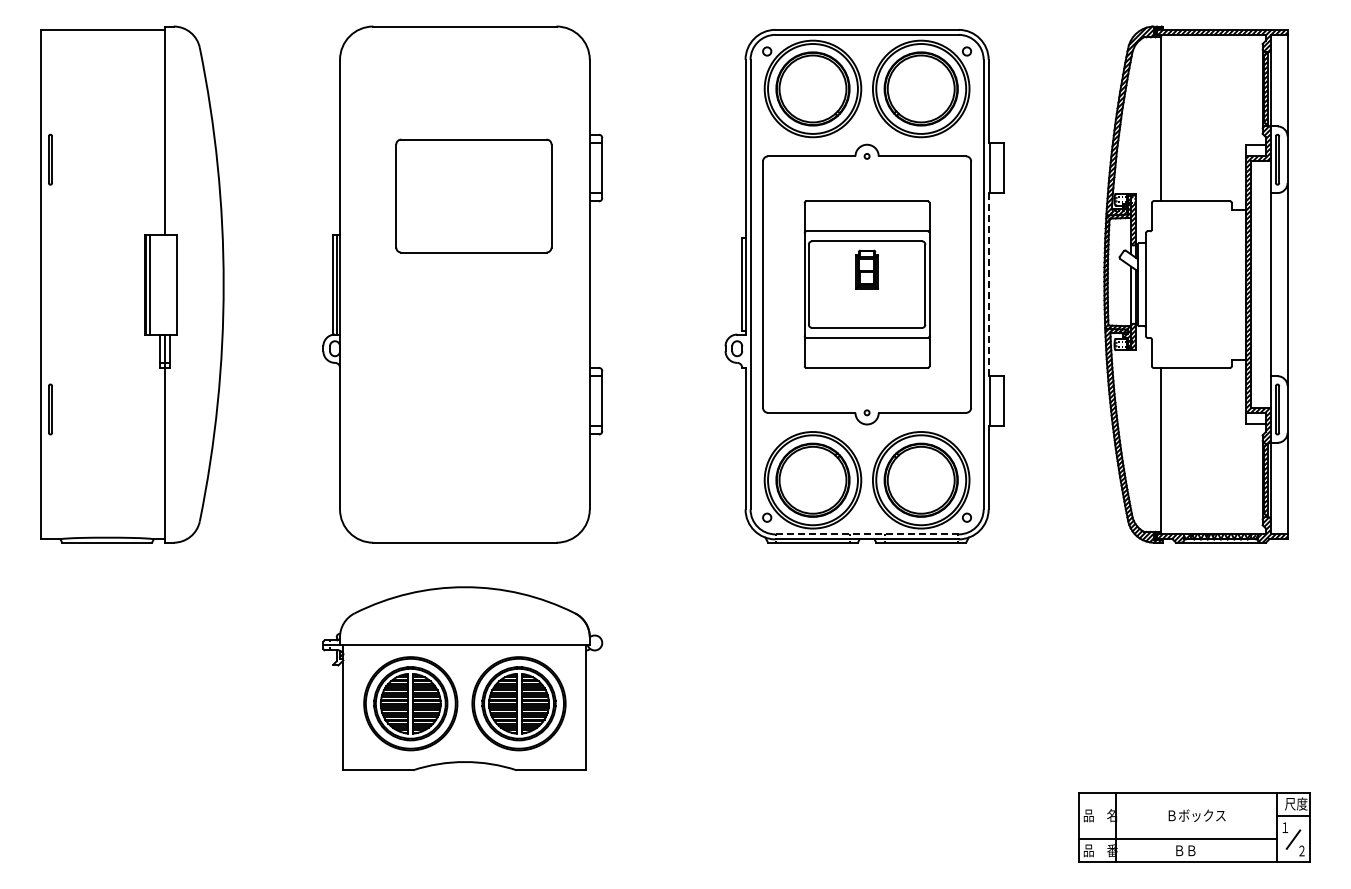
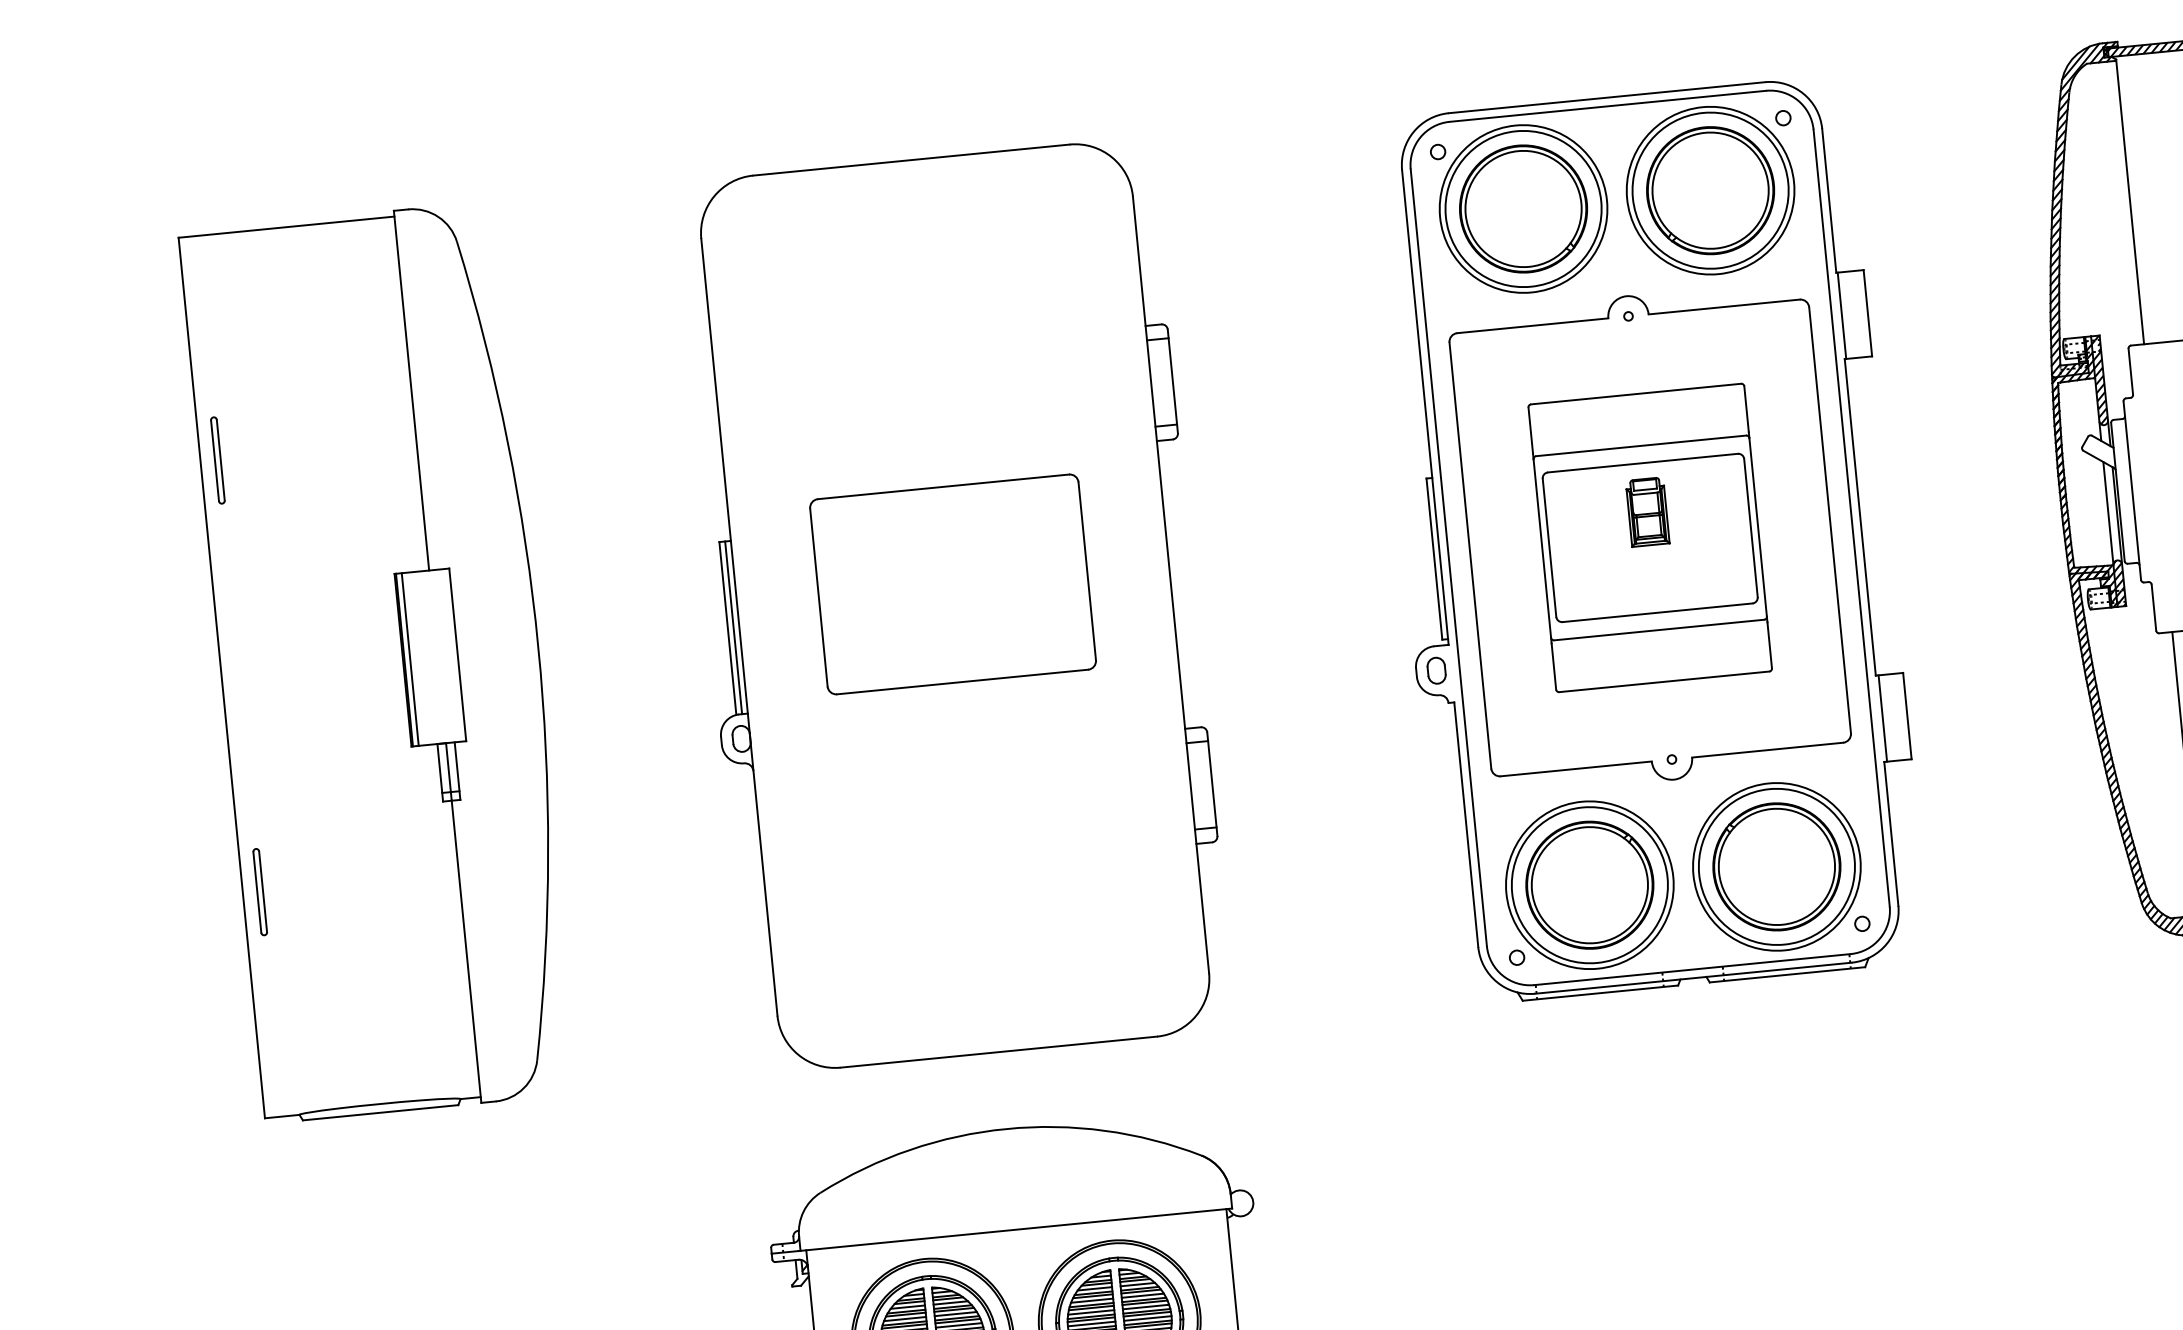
part: (473, 195) -> (952, 583), moved
line: (988, 284) -> (1859, 517), dashed -> solid
line: (867, 534) -> (1693, 969), dashed -> solid

